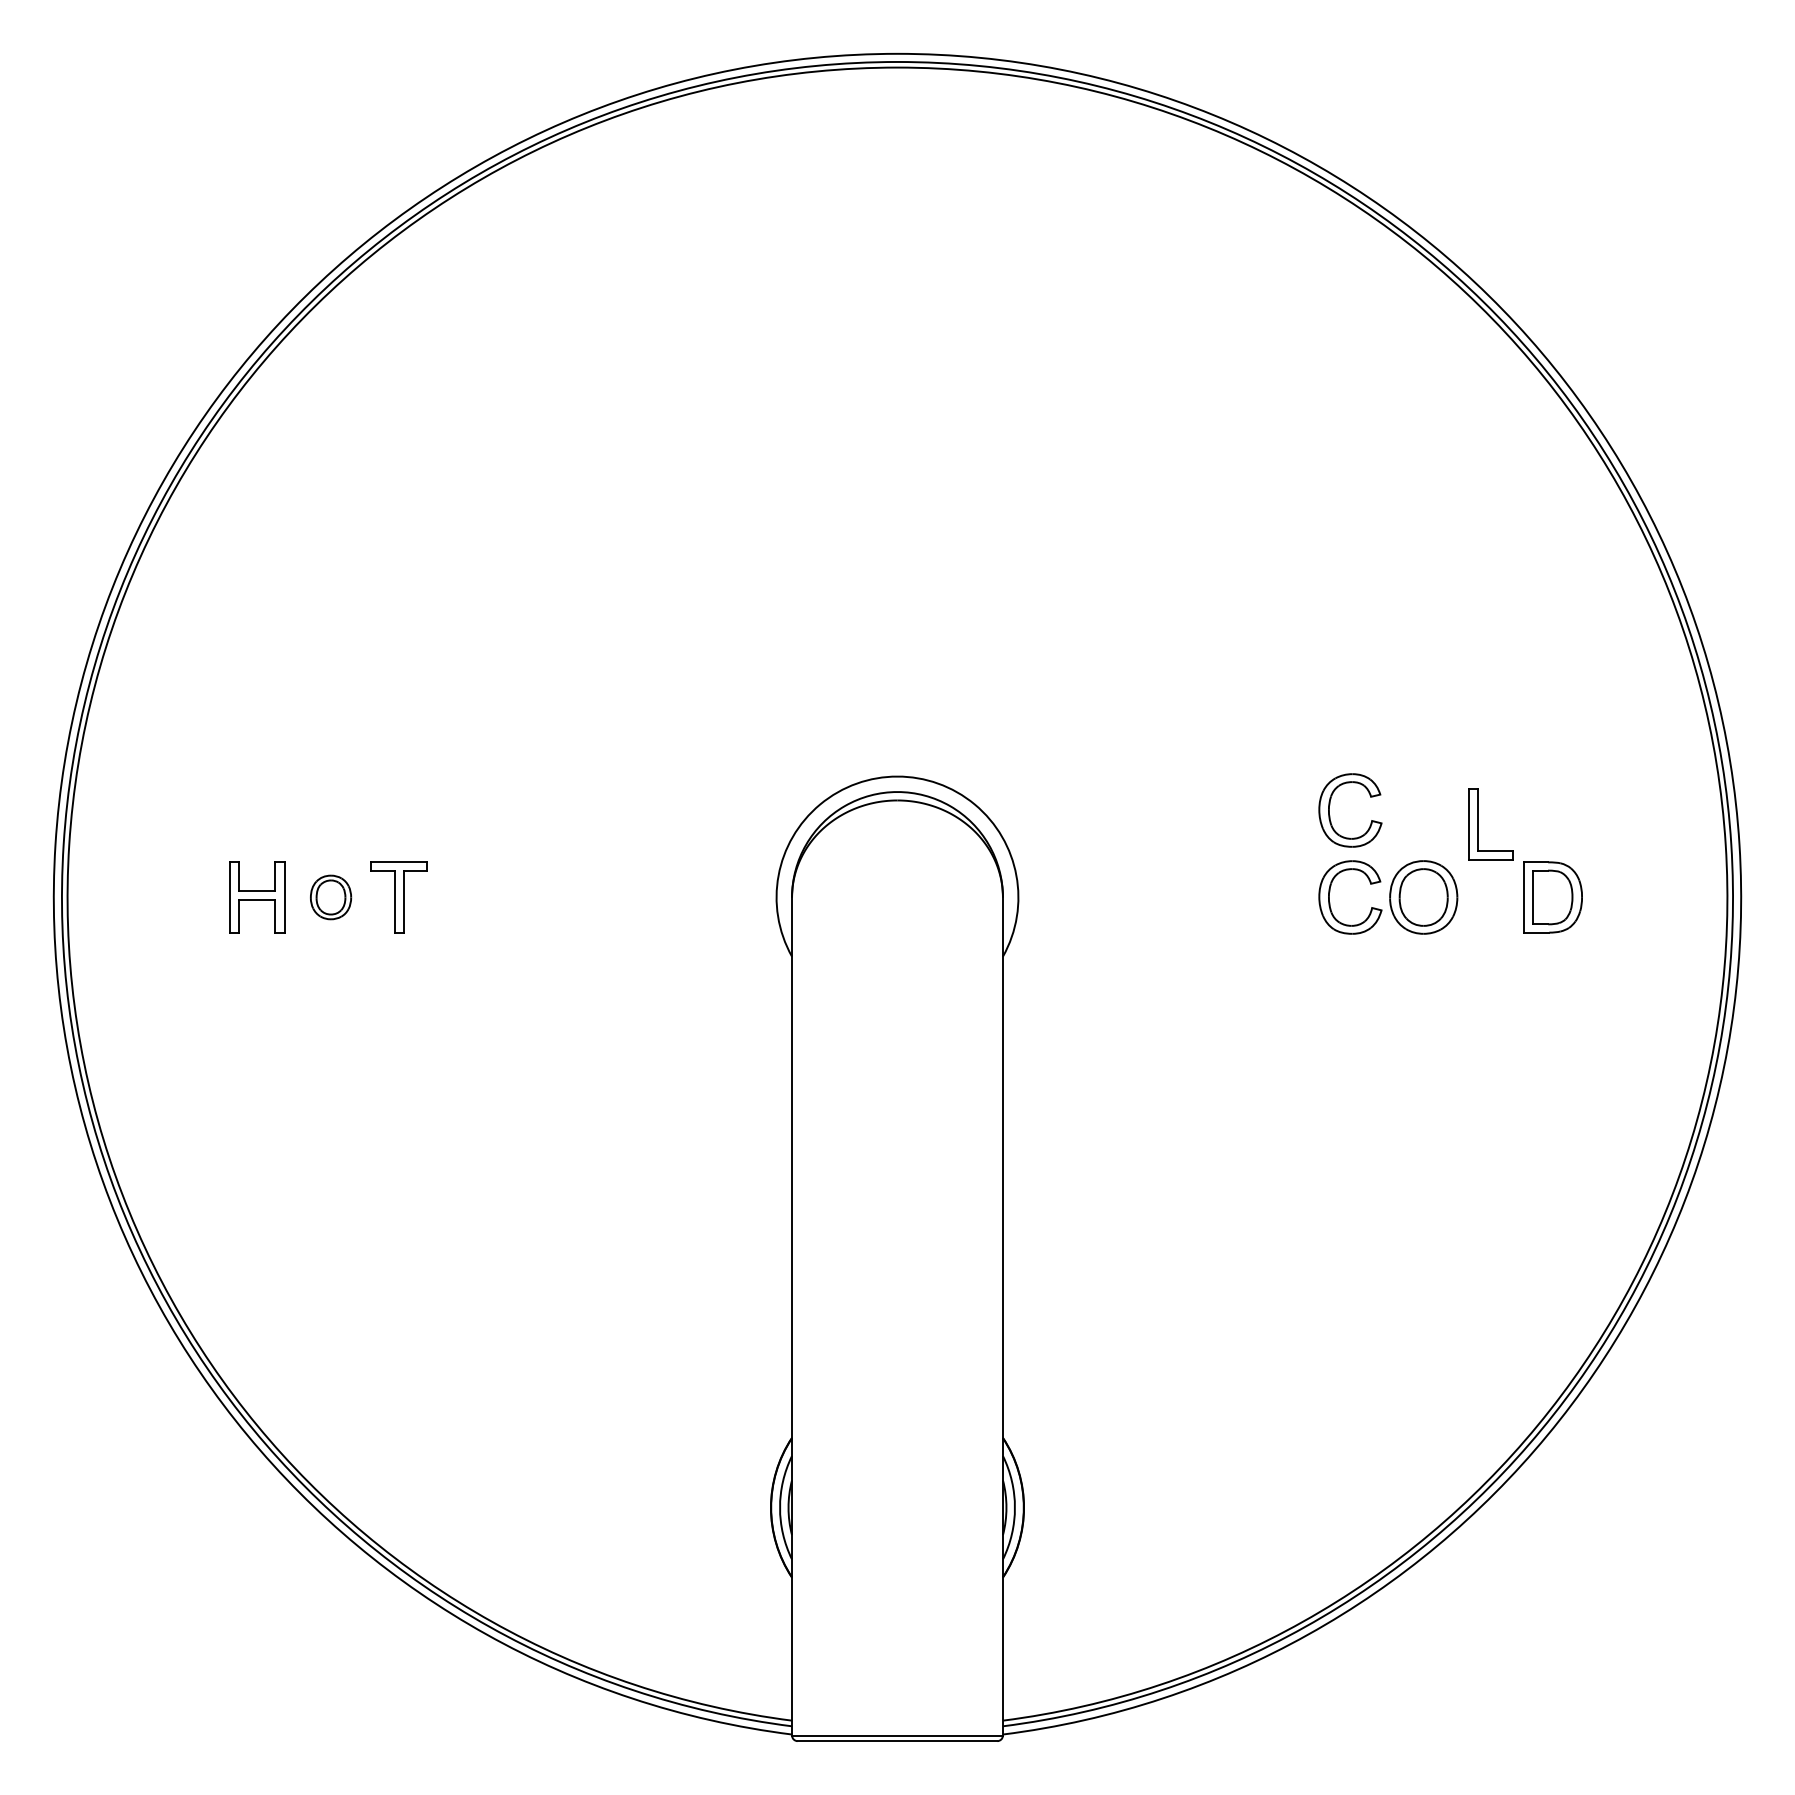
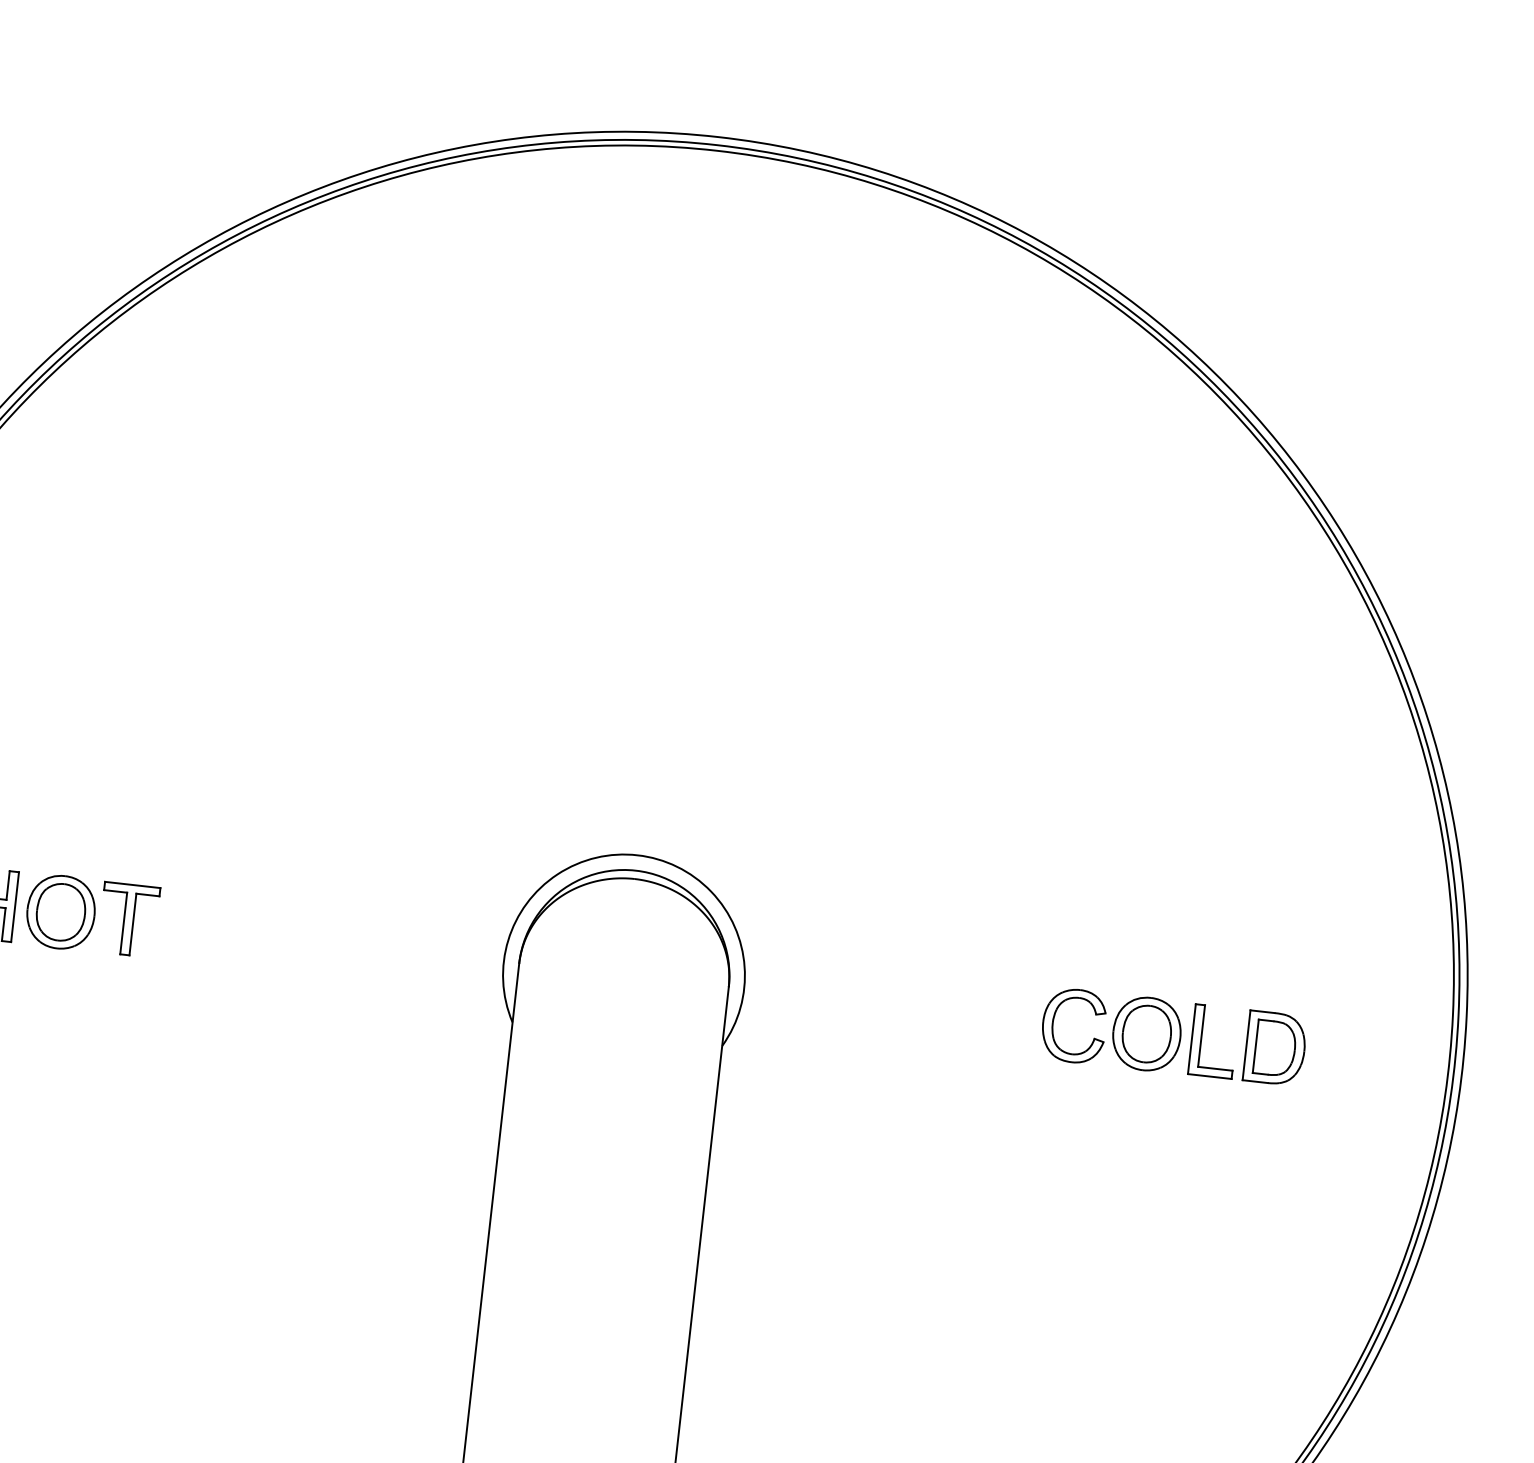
part: (1330, 805) -> (1064, 932), removed
part: (1478, 824) -> (1201, 1040), moved
part: (330, 897) -> (60, 912), size x1.67

